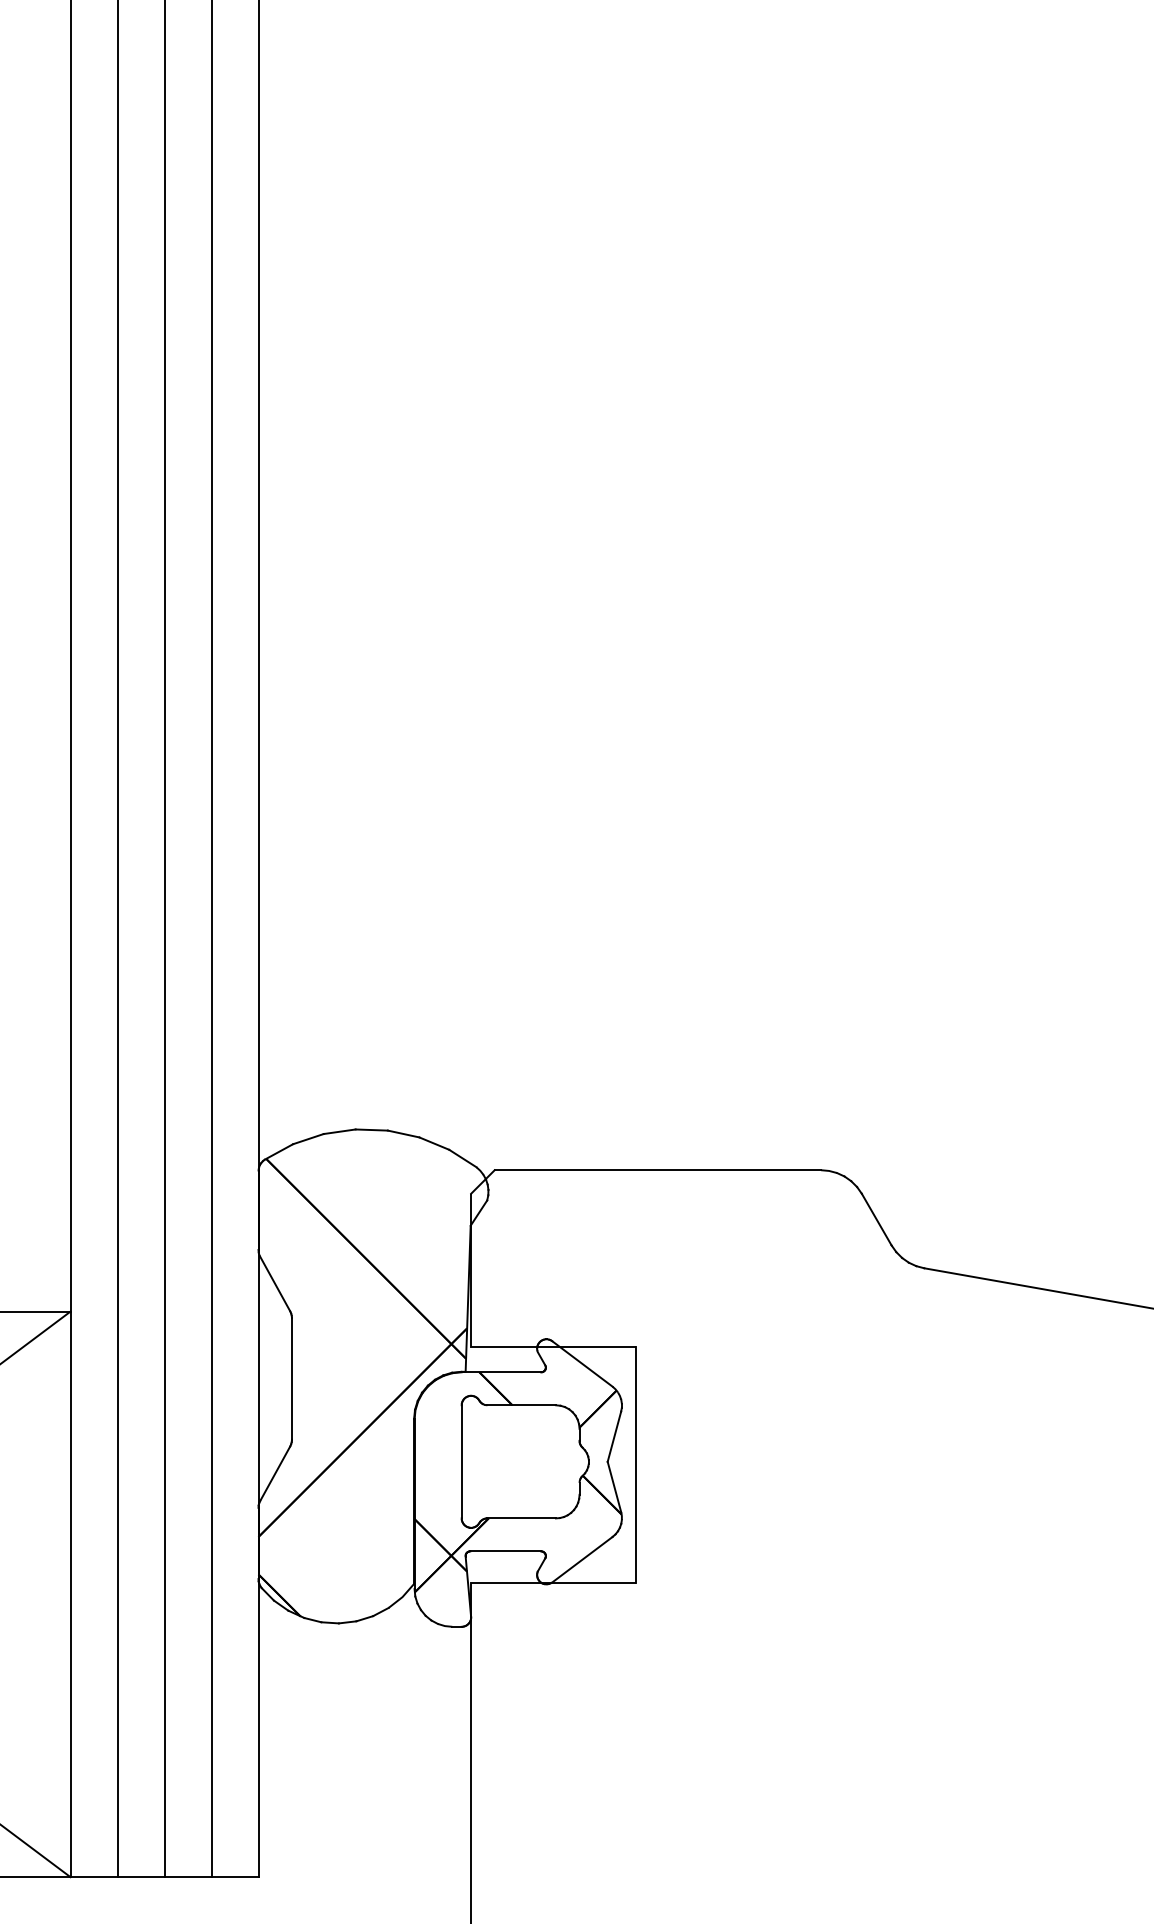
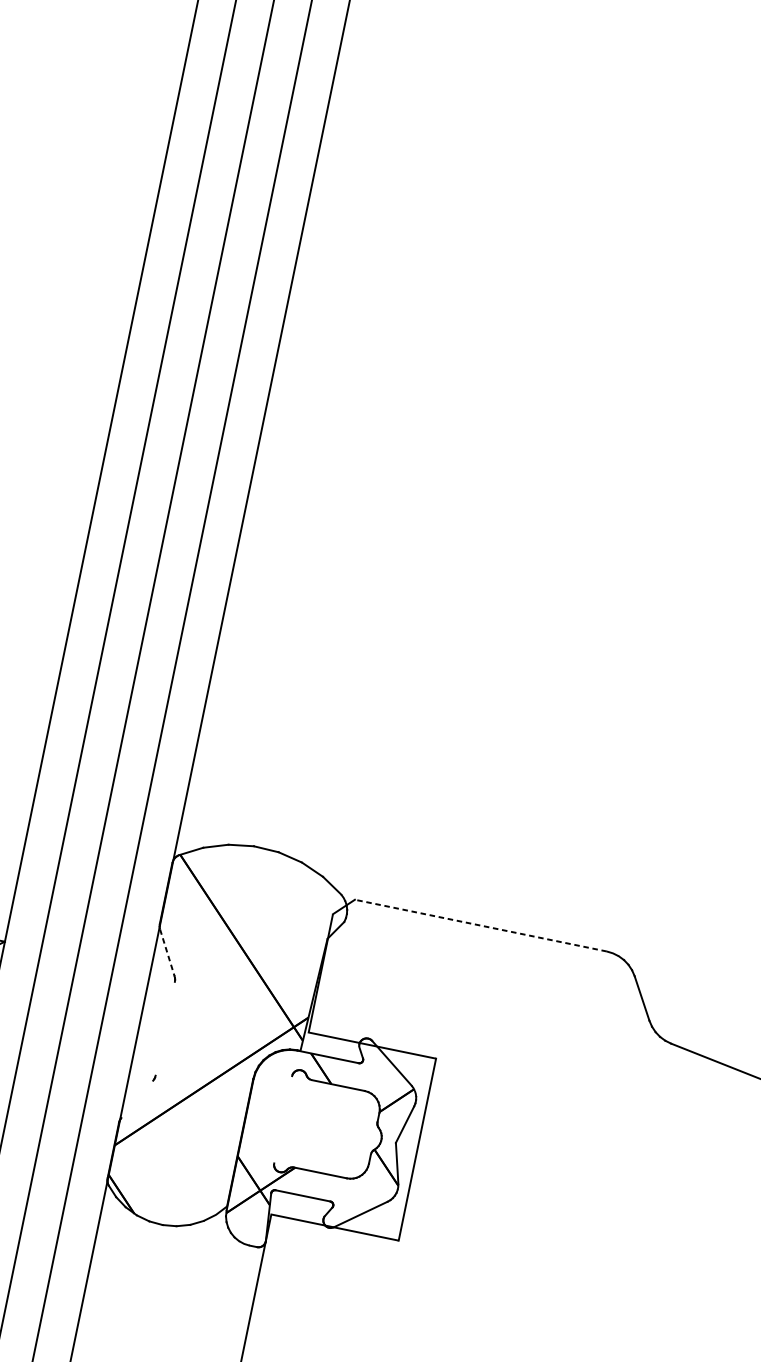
line: (657, 1170) -> (480, 925), solid -> dashed
line: (275, 1284) -> (167, 953), solid -> dashed
line: (291, 1378) -> (164, 1028), removed
line: (461, 1461) -> (283, 1119), removed
line: (275, 1473) -> (137, 1099), removed

